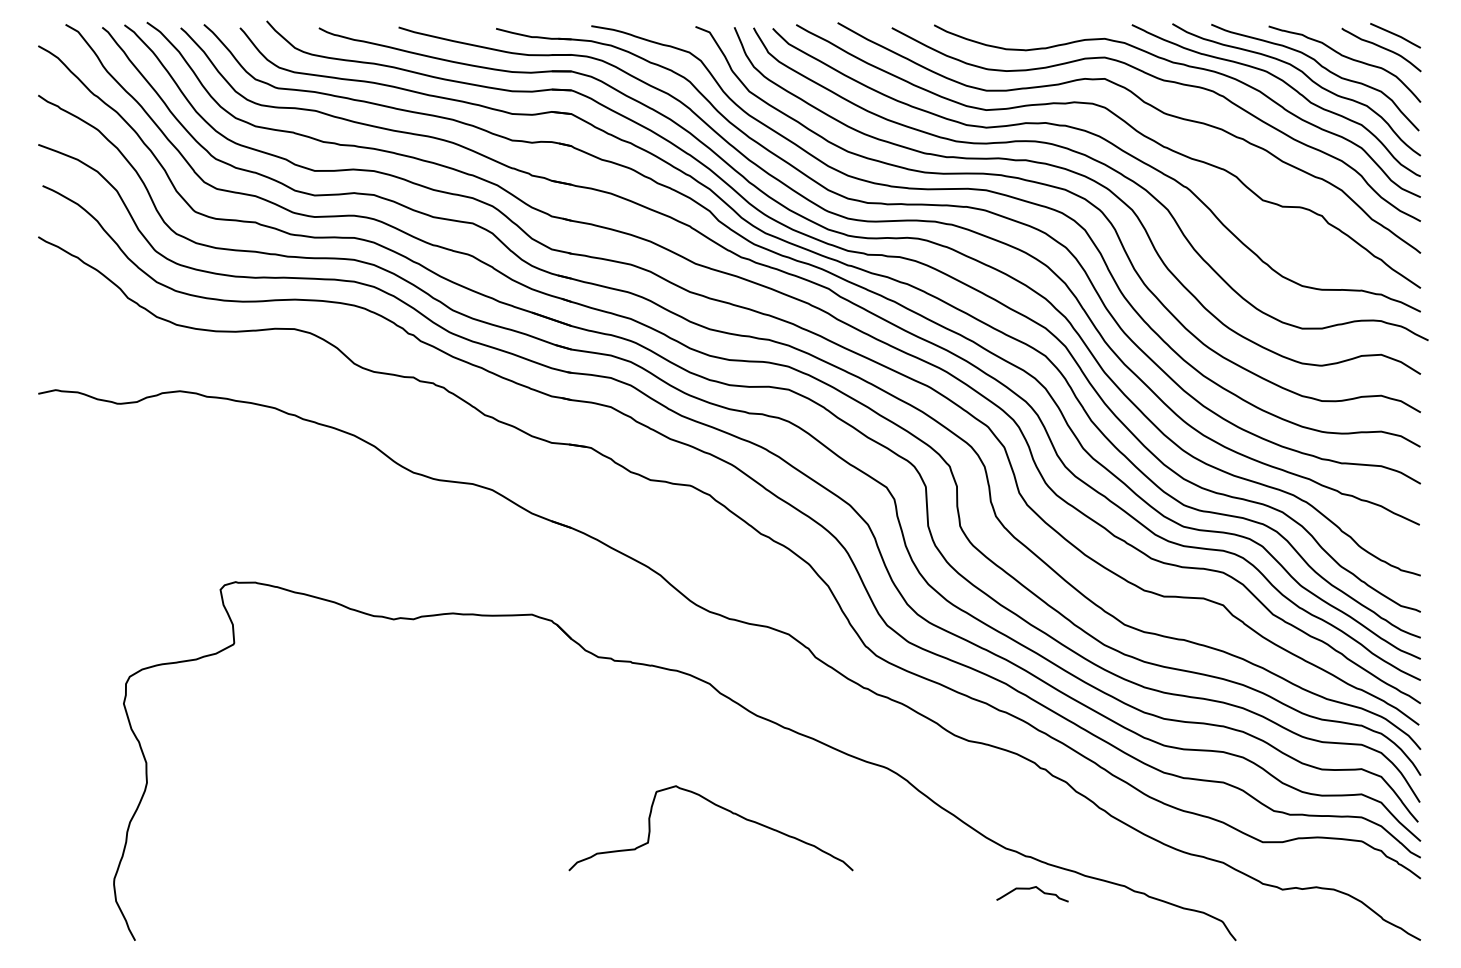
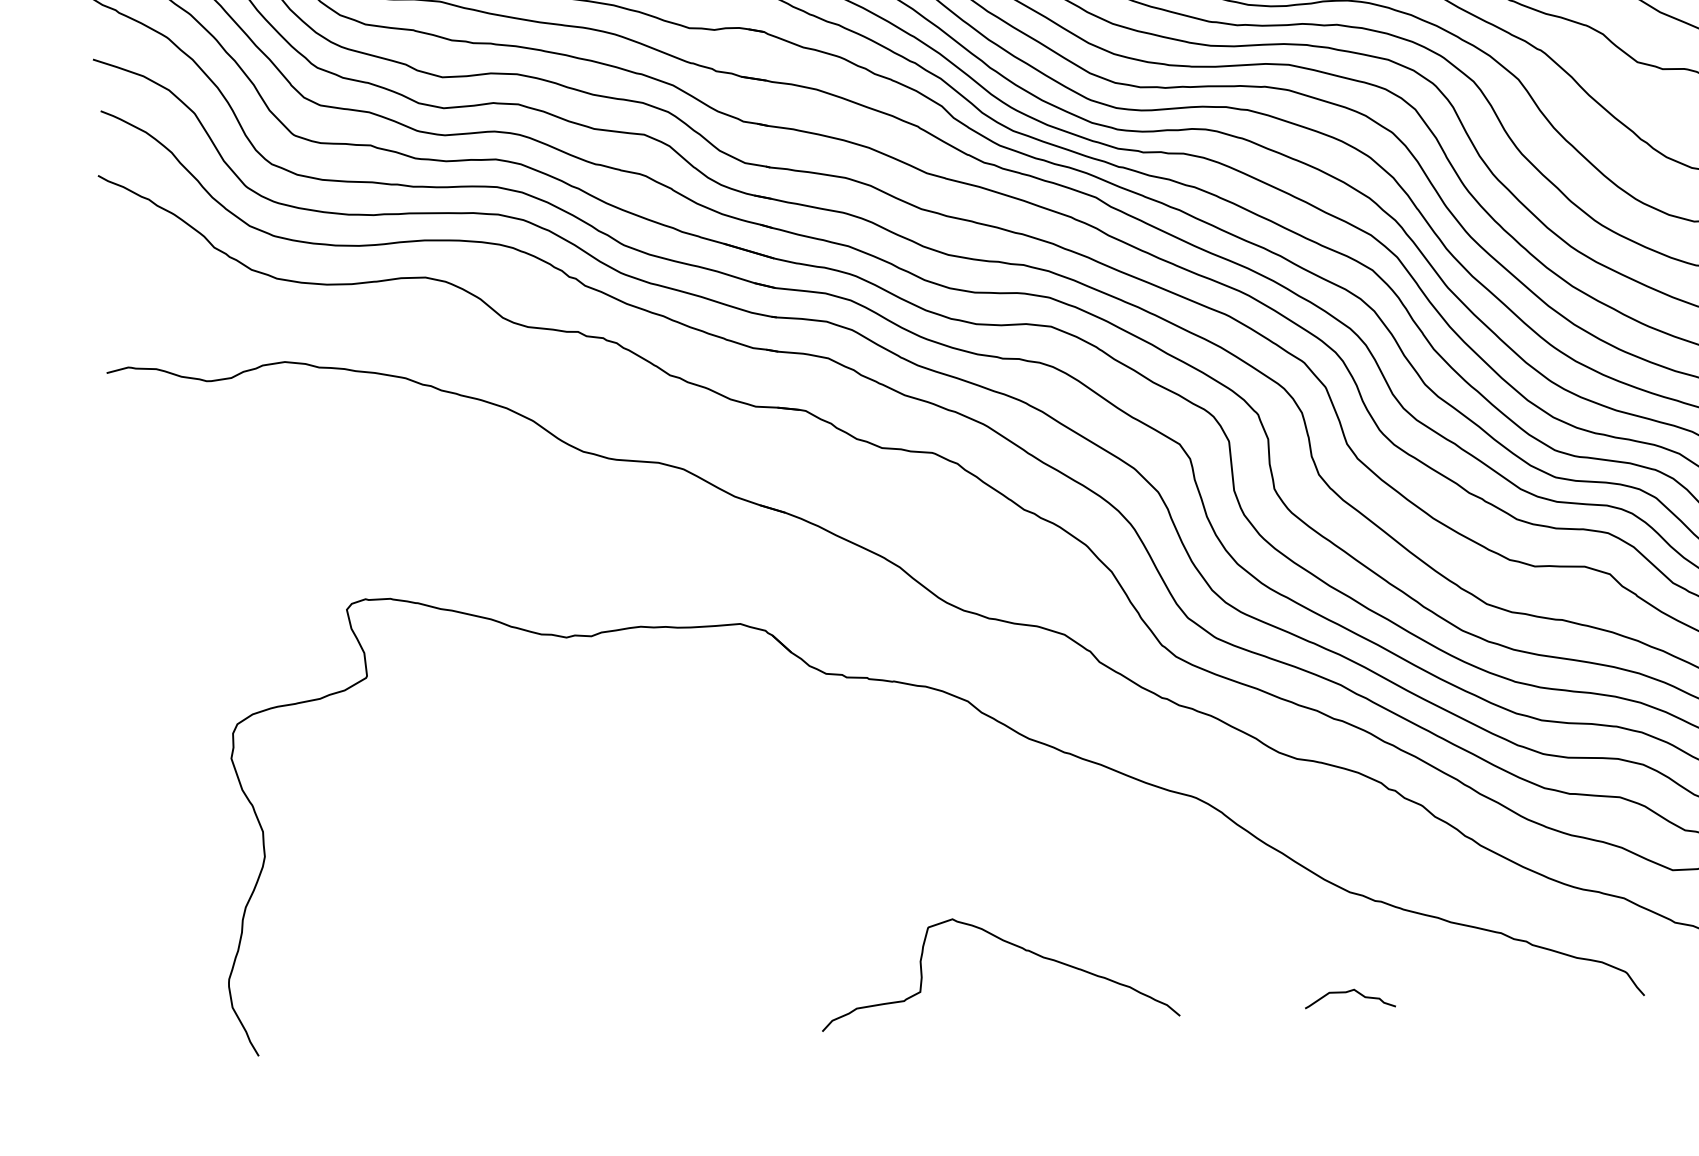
curve: (716, 806) -> (1004, 942), moved
curve: (1031, 889) -> (1348, 993), moved

